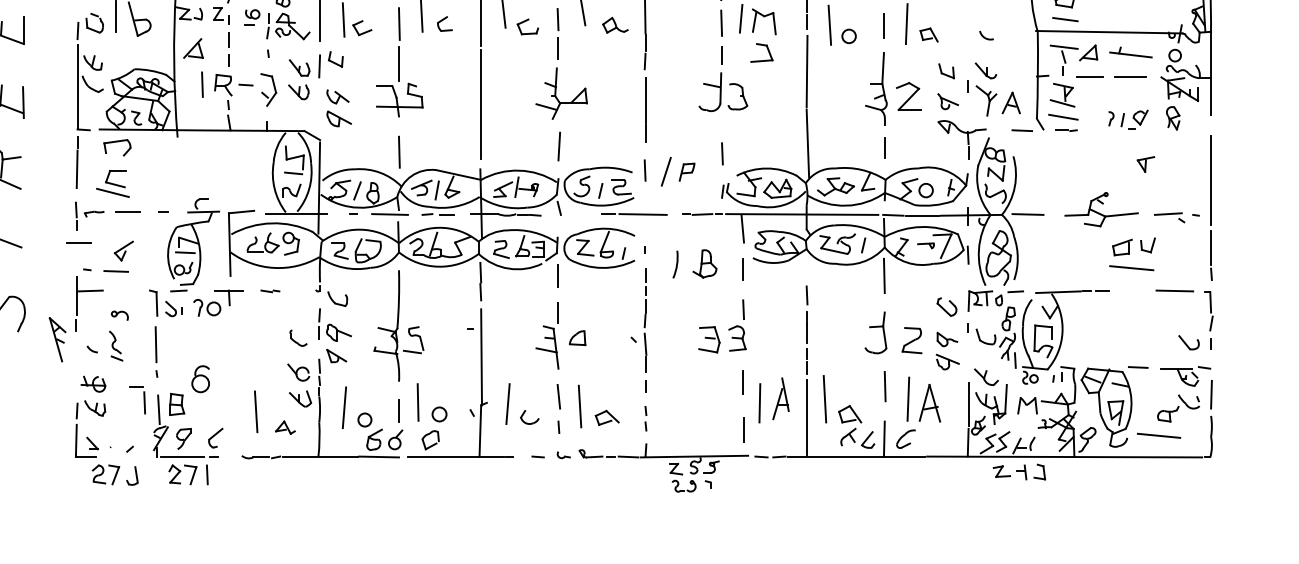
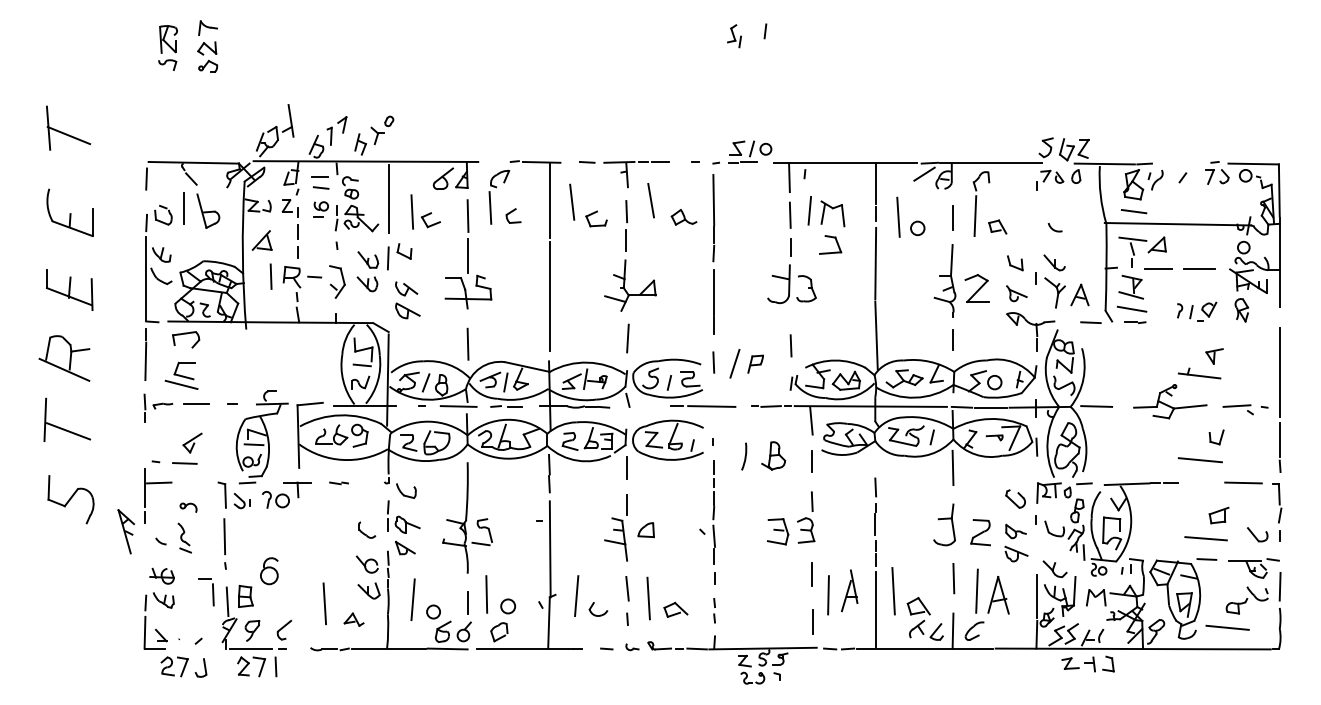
part: (1130, 52) -> (1199, 373), moved
line: (78, 242) -> (147, 434), removed
part: (1121, 247) -> (1218, 515), moved
line: (1136, 346) -> (1205, 538), added

